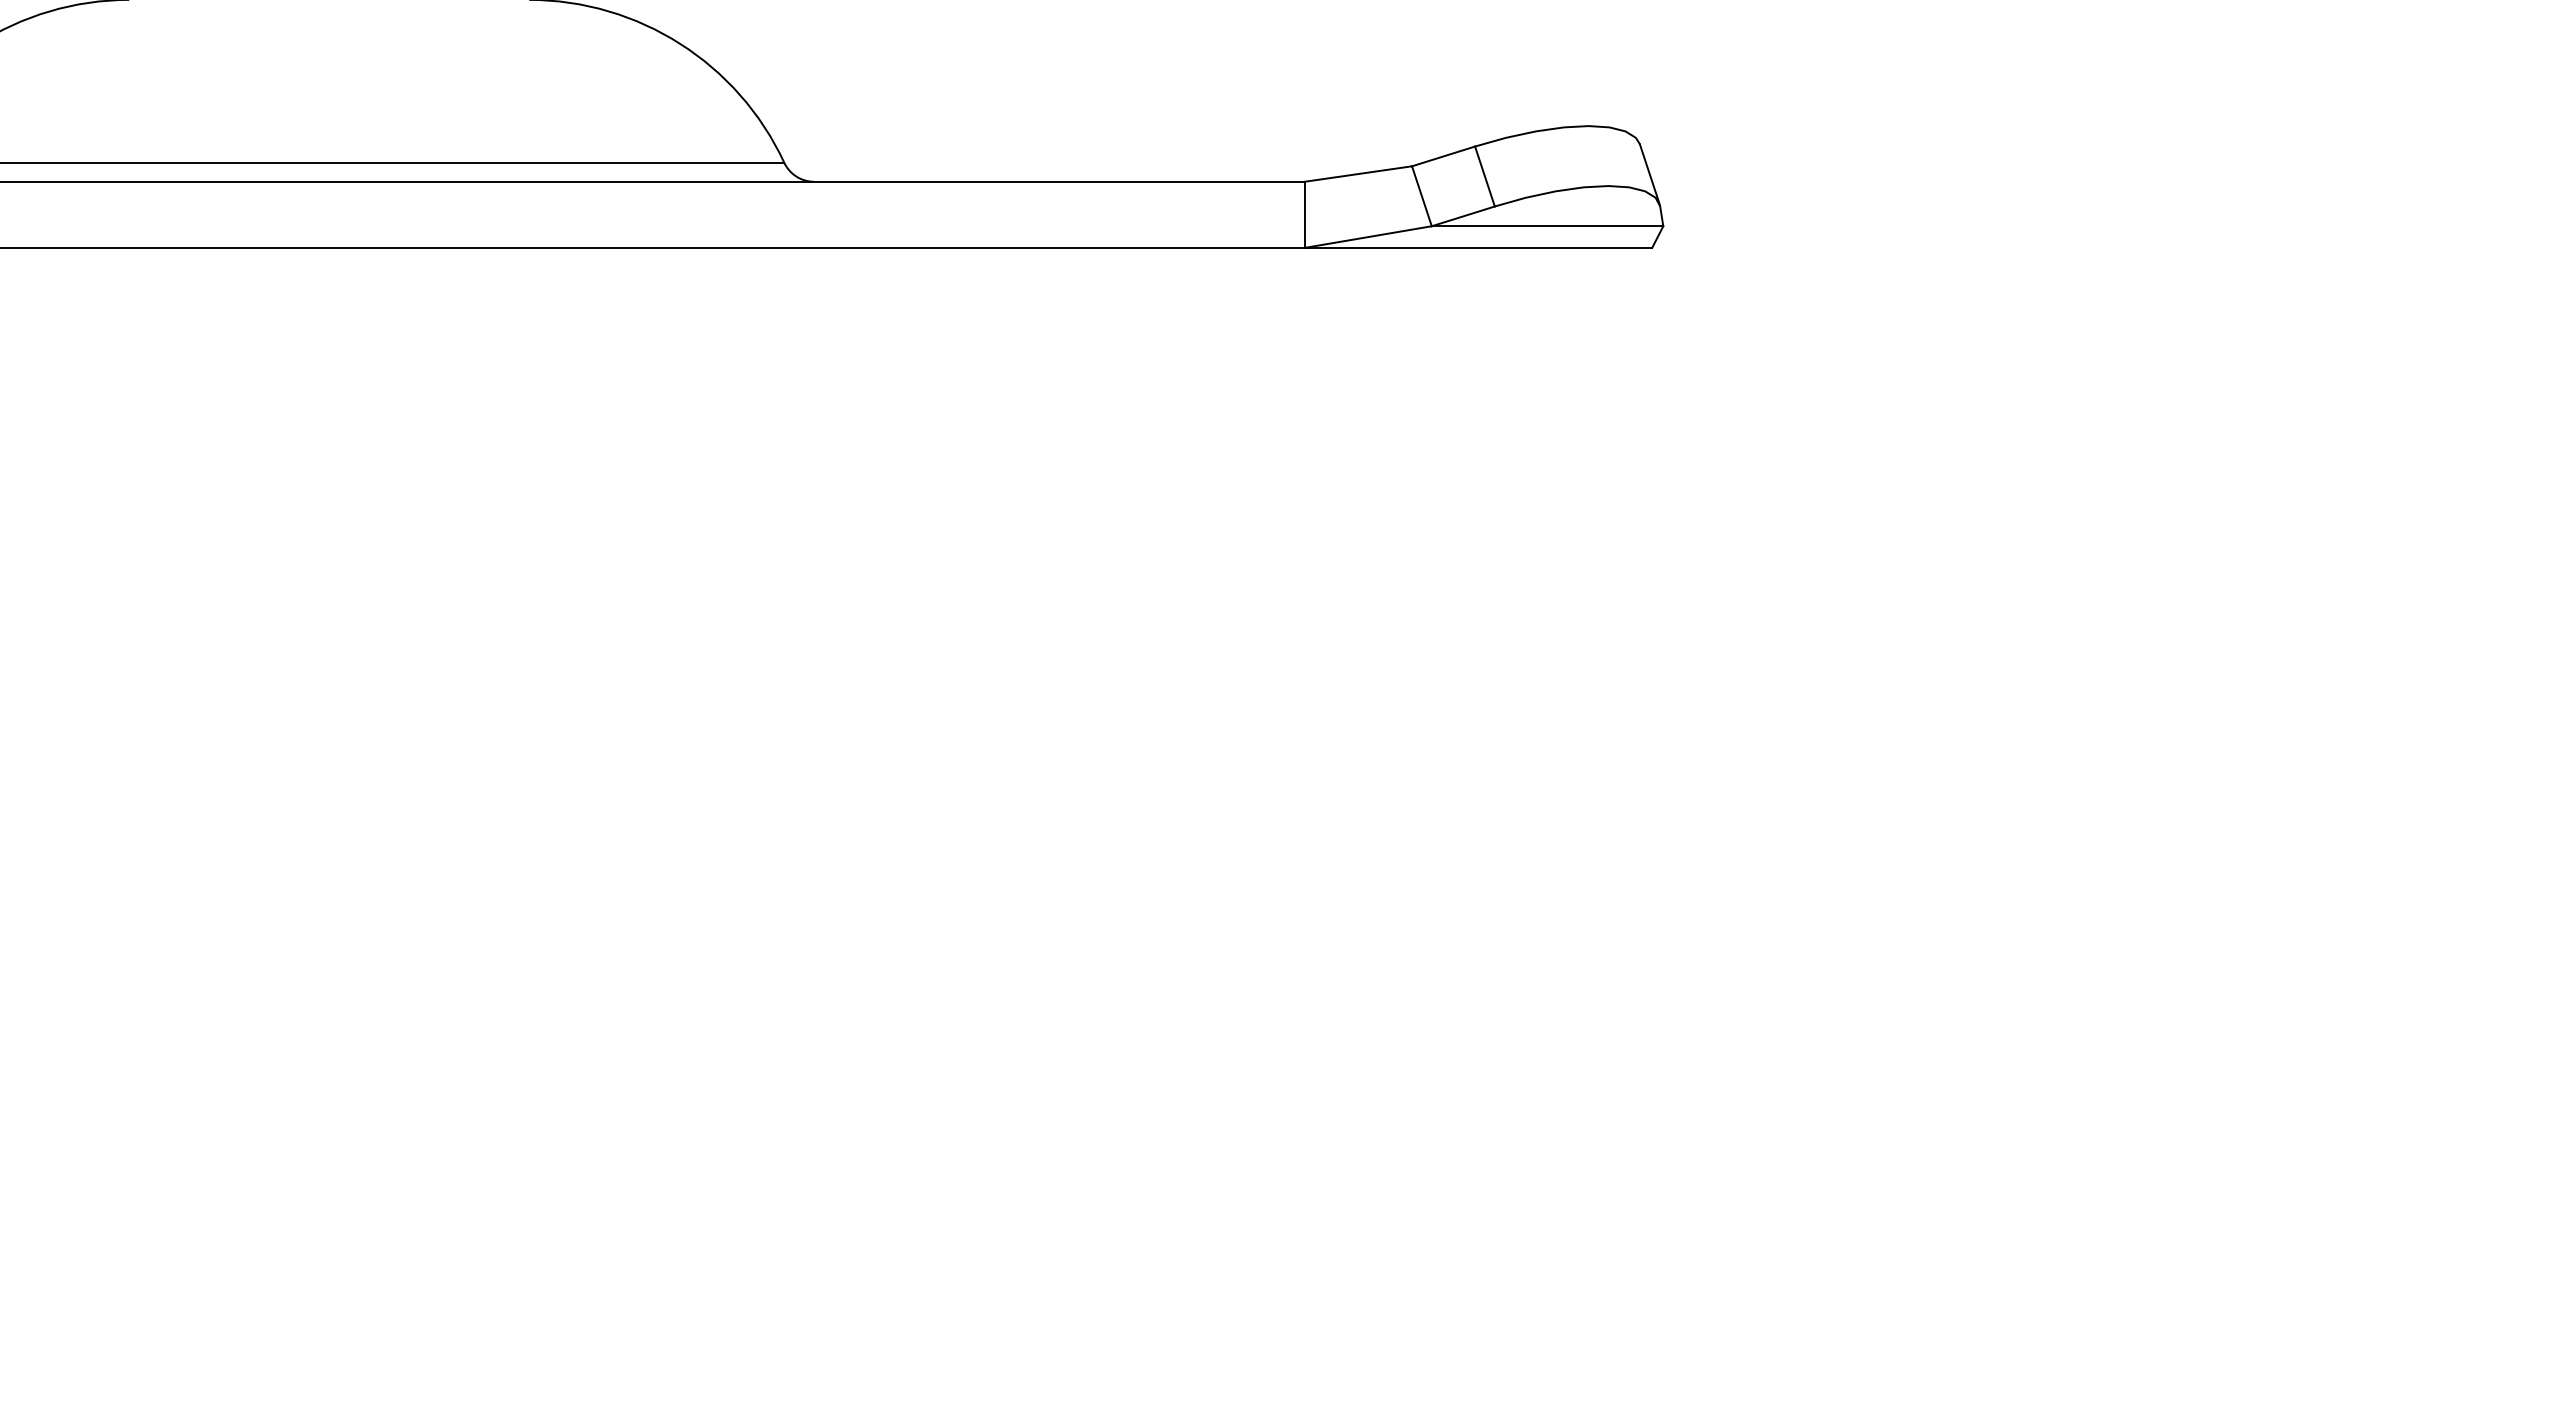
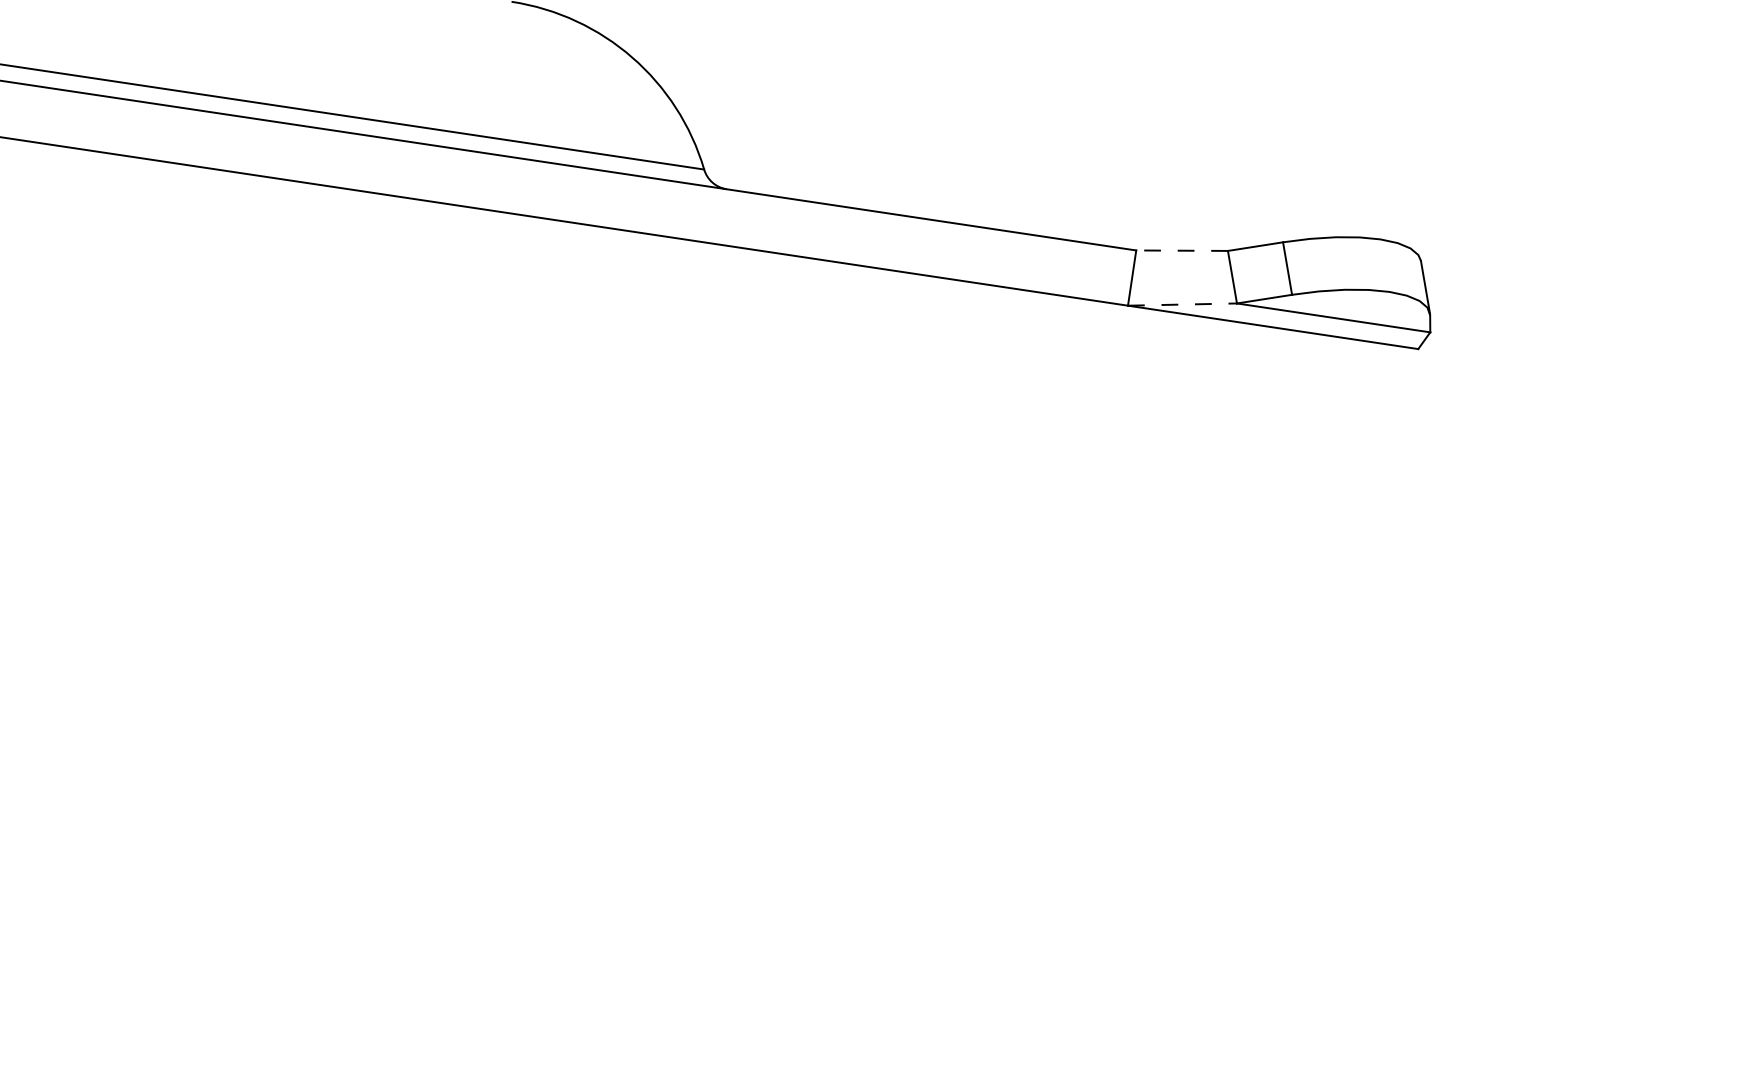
line: (1357, 174) -> (1181, 250), solid -> dashed
line: (1368, 237) -> (1182, 304), solid -> dashed

